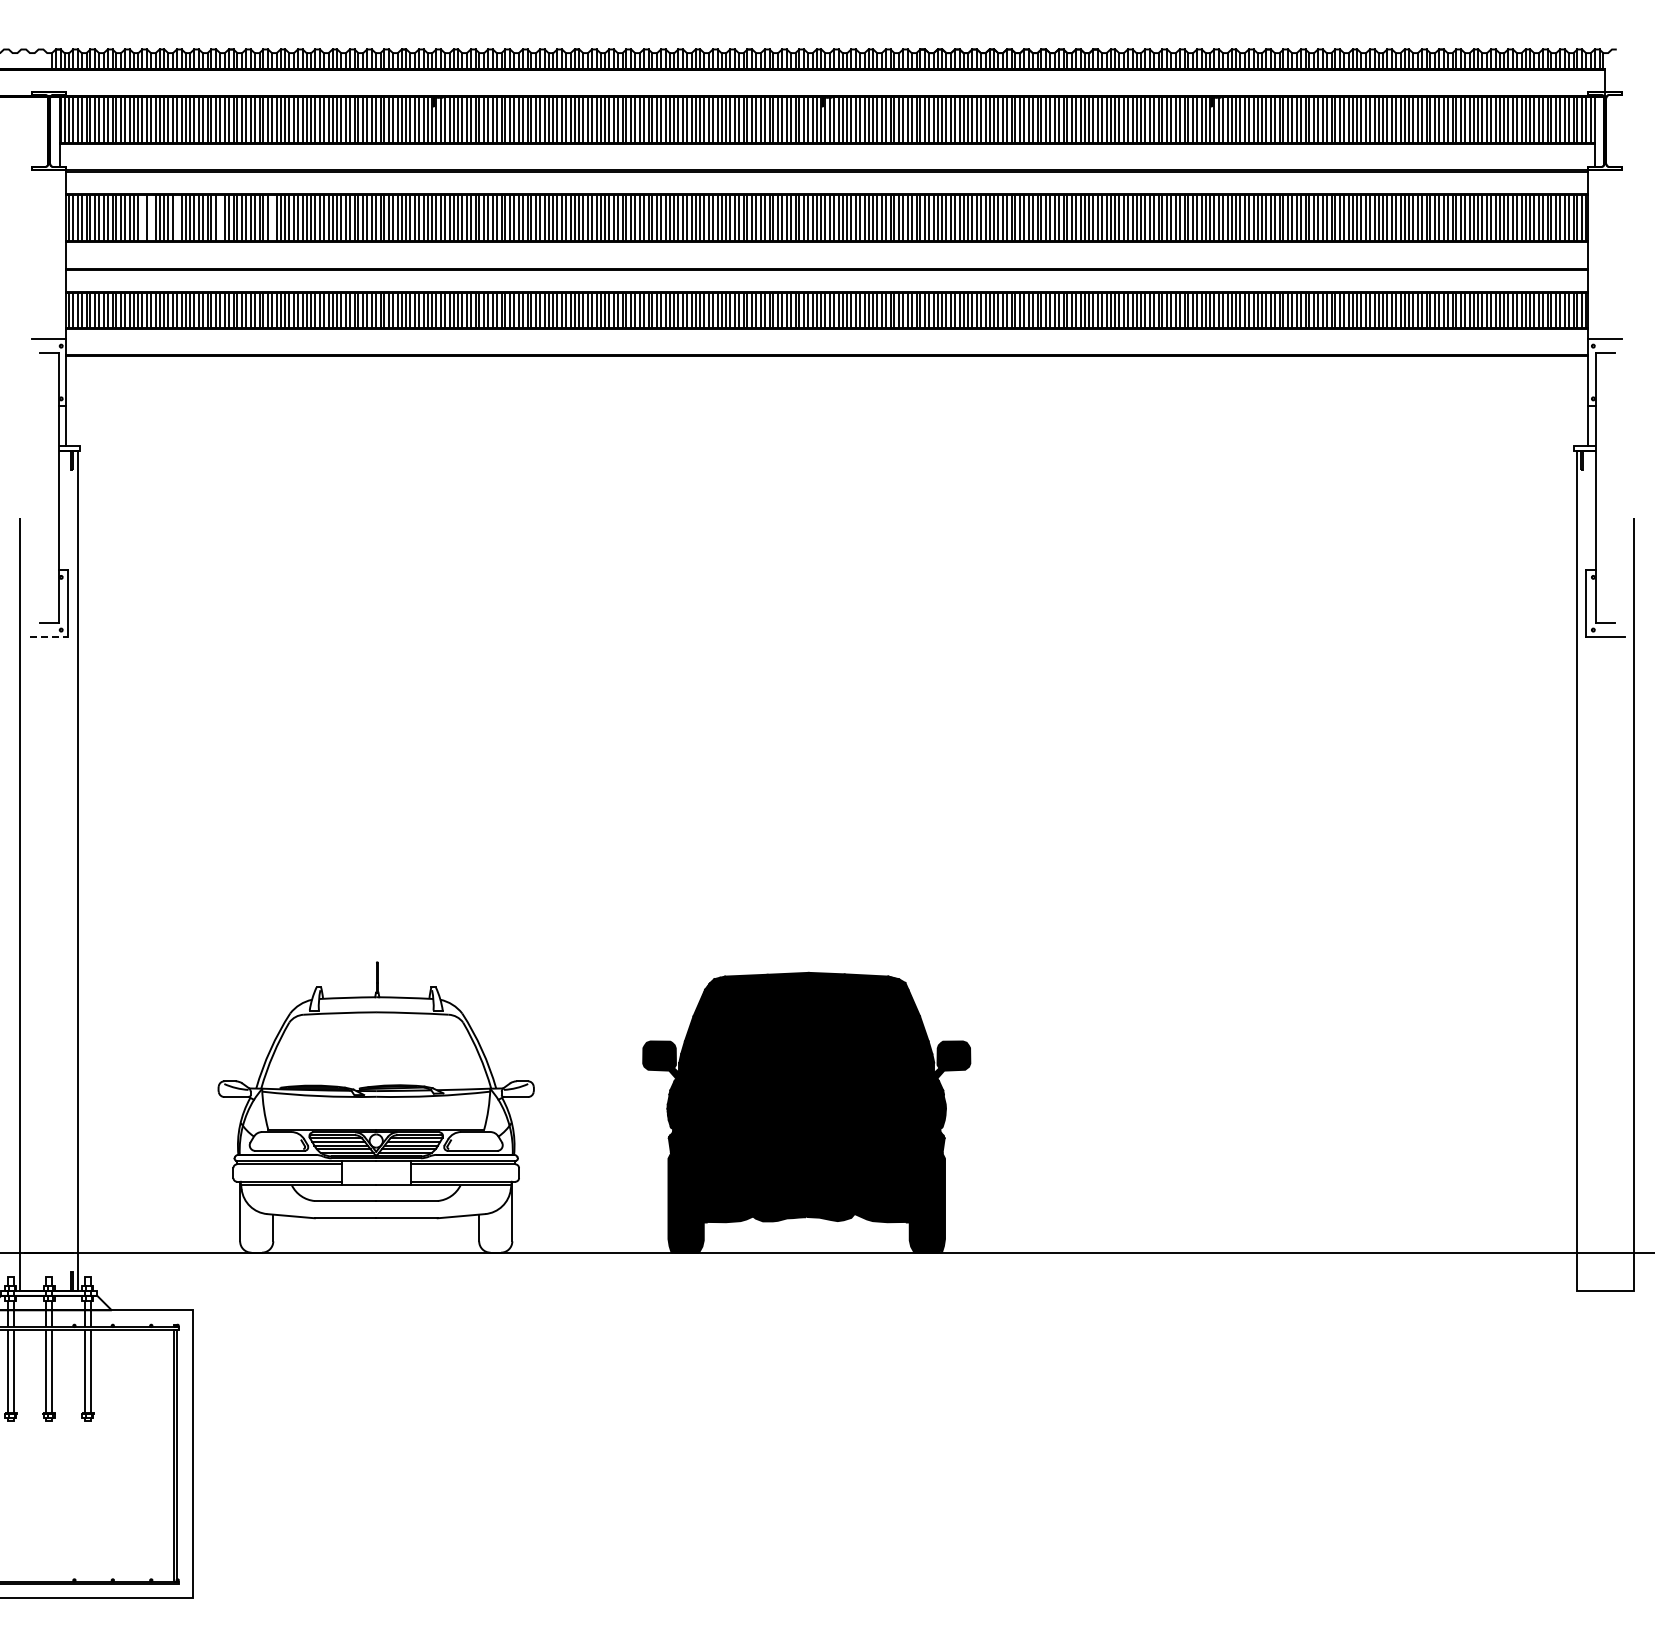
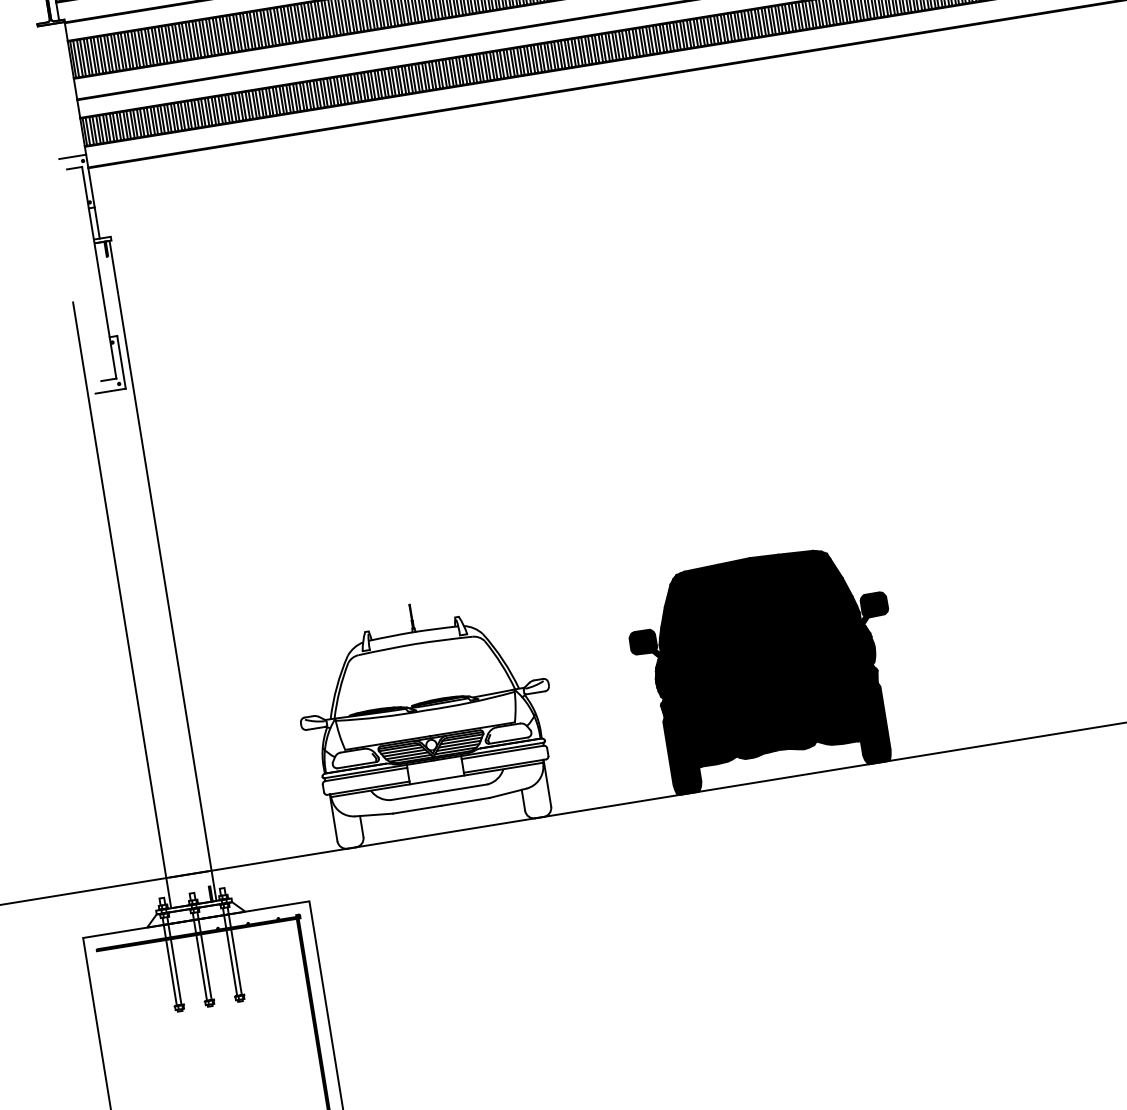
line: (142, 217) -> (130, 49), added
line: (150, 217) -> (136, 48), added
line: (176, 217) -> (157, 45), added
line: (220, 217) -> (191, 39), added
line: (272, 217) -> (232, 33), added
line: (49, 637) -> (110, 391), dashed -> solid

